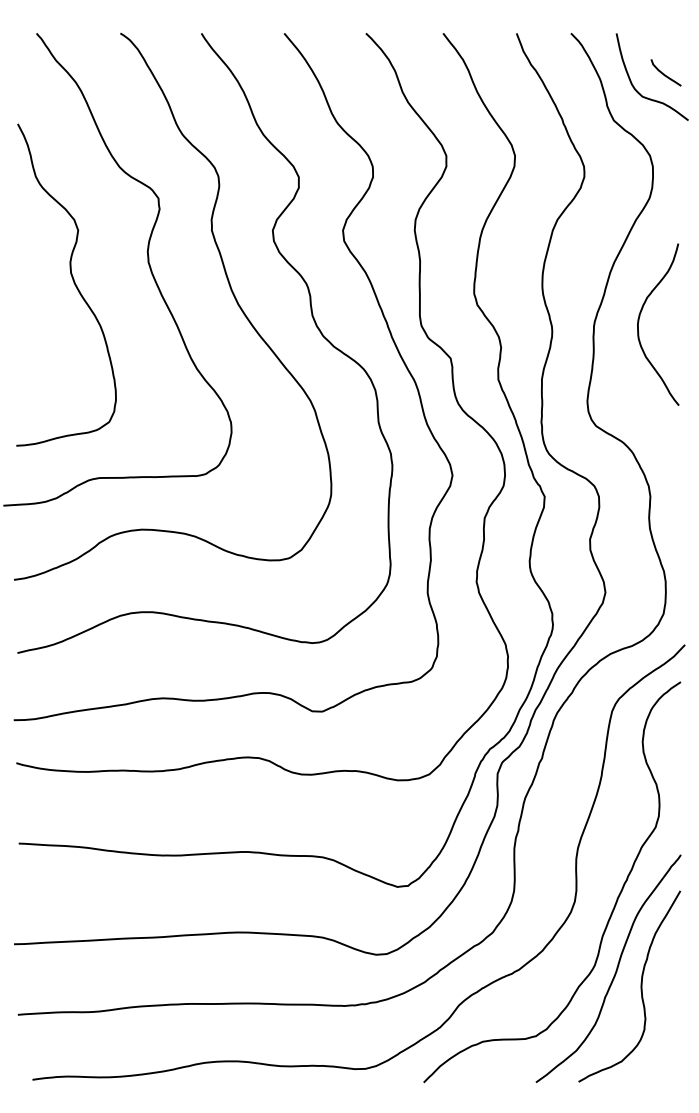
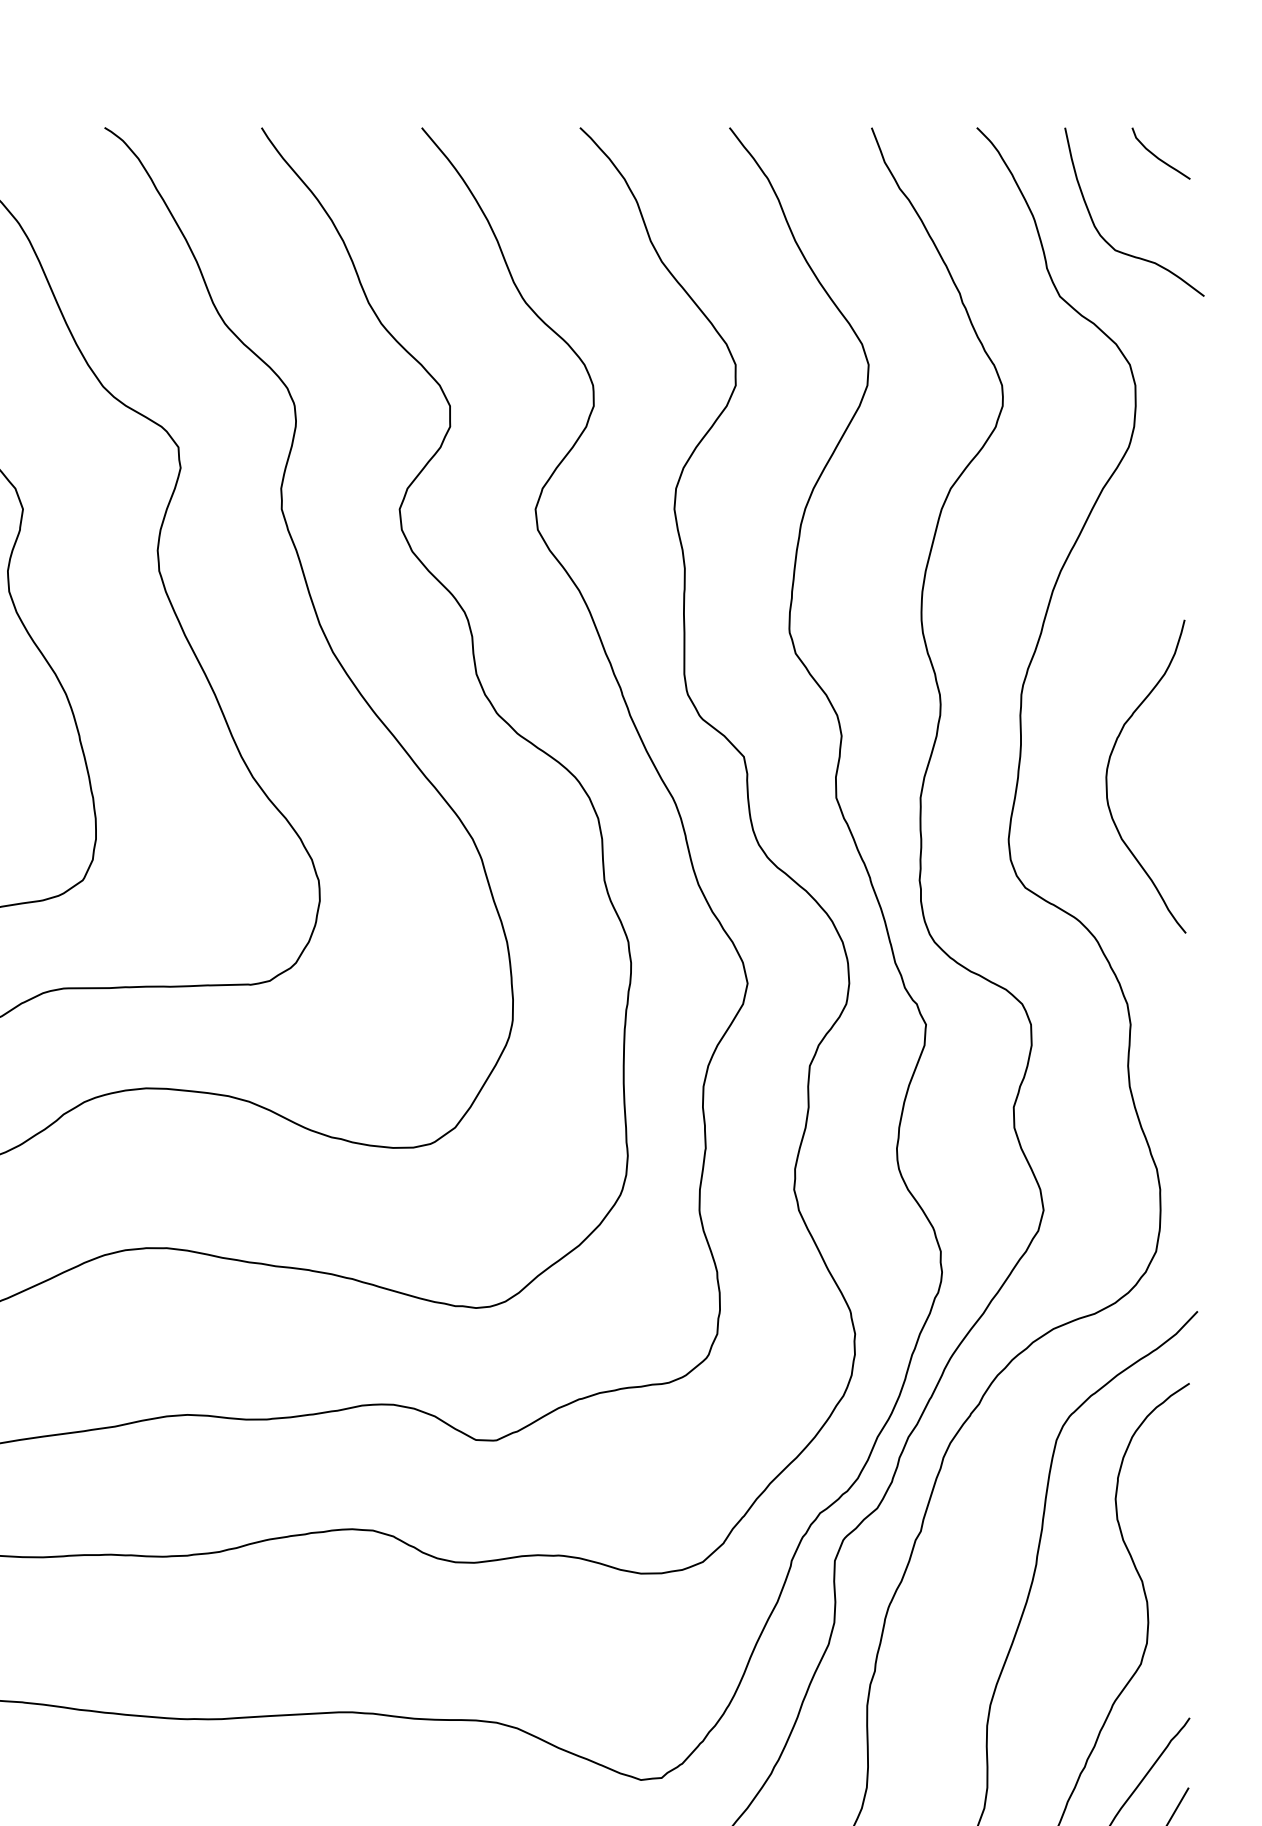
curve: (664, 73) -> (1157, 155), moved
curve: (639, 321) -> (1109, 770), moved

